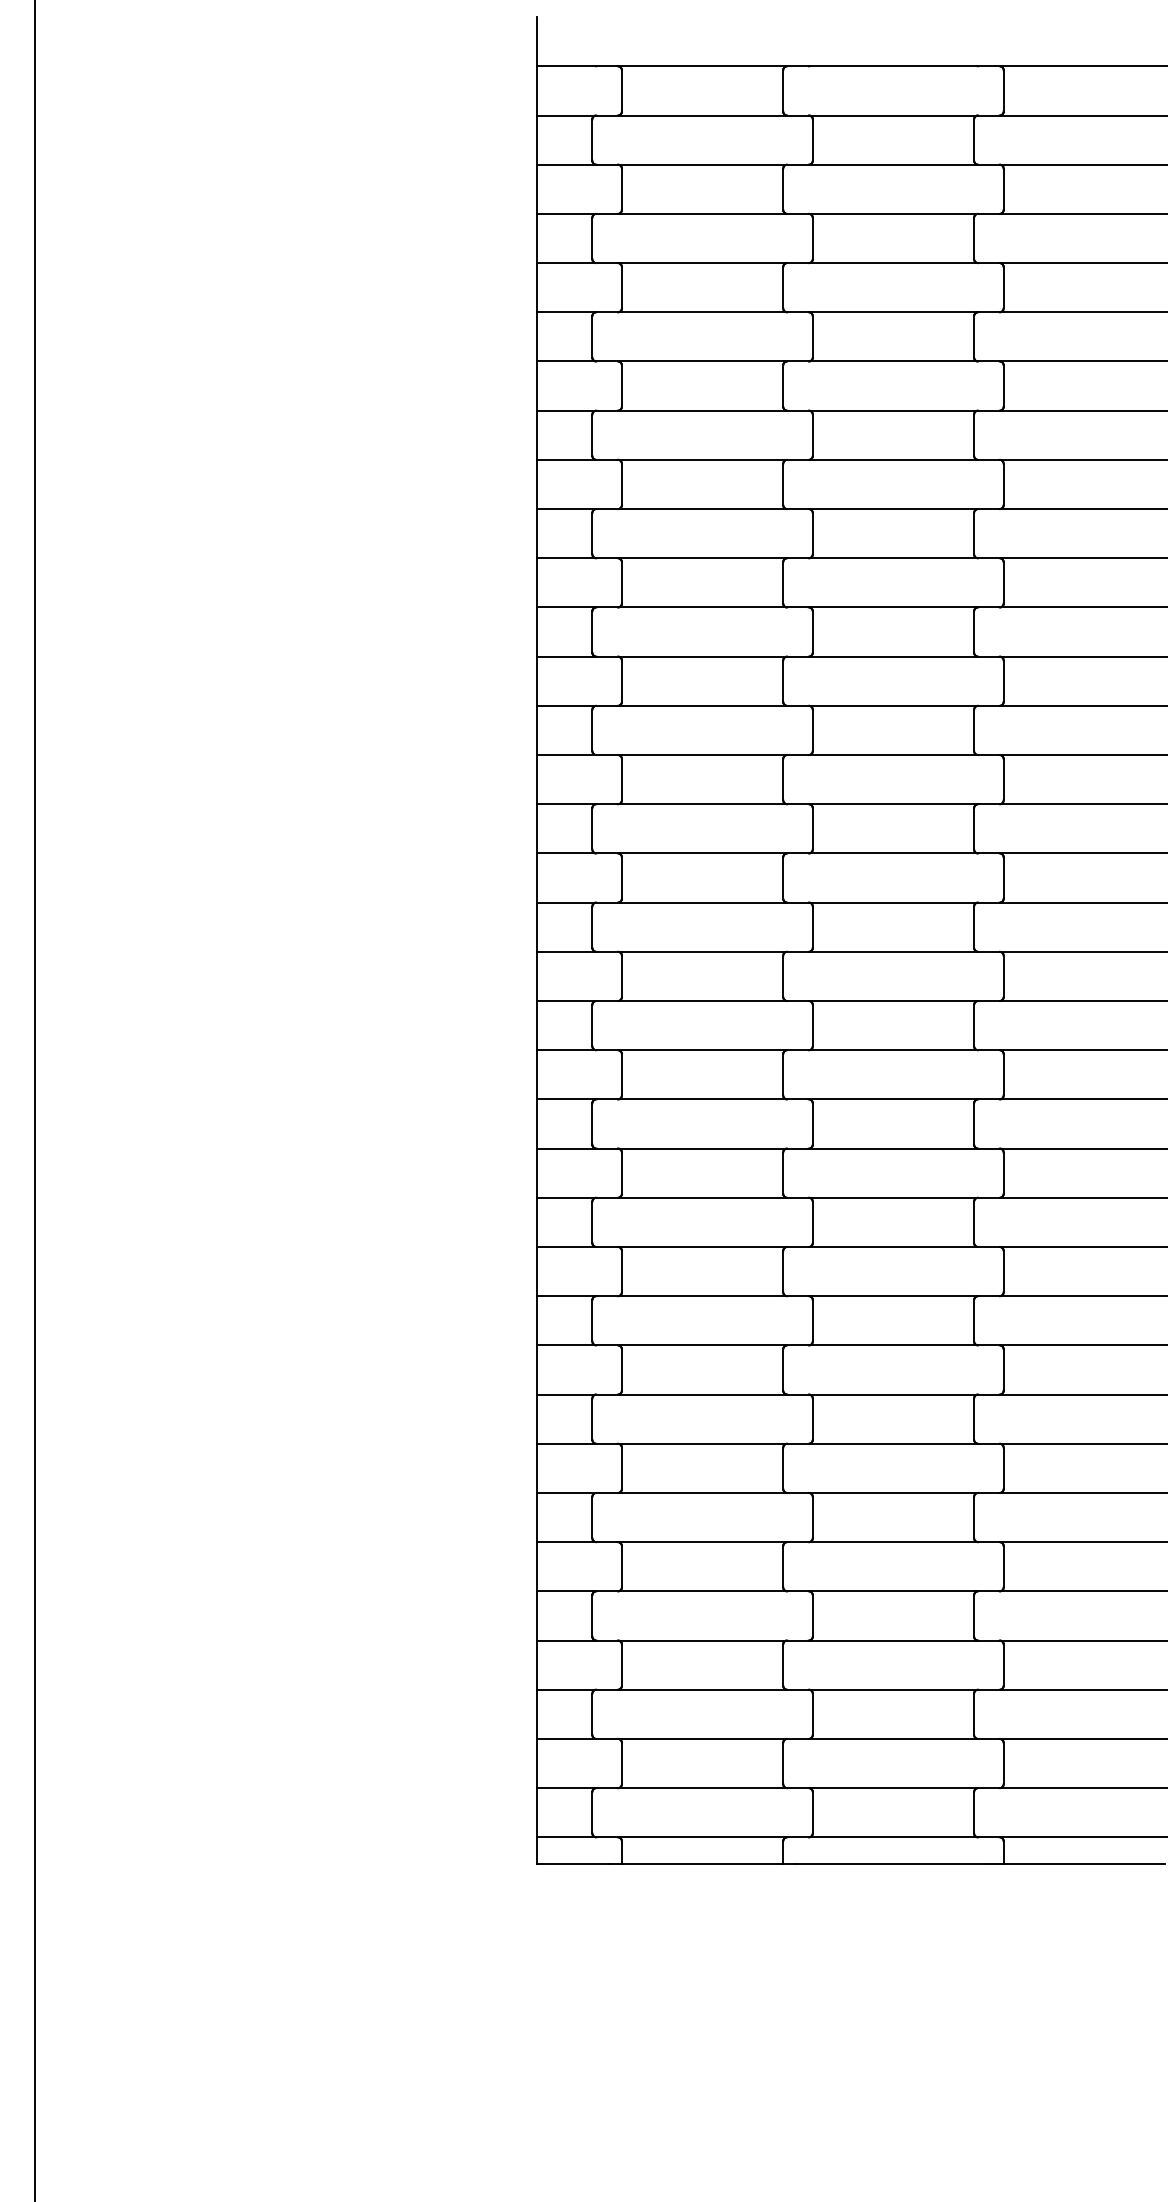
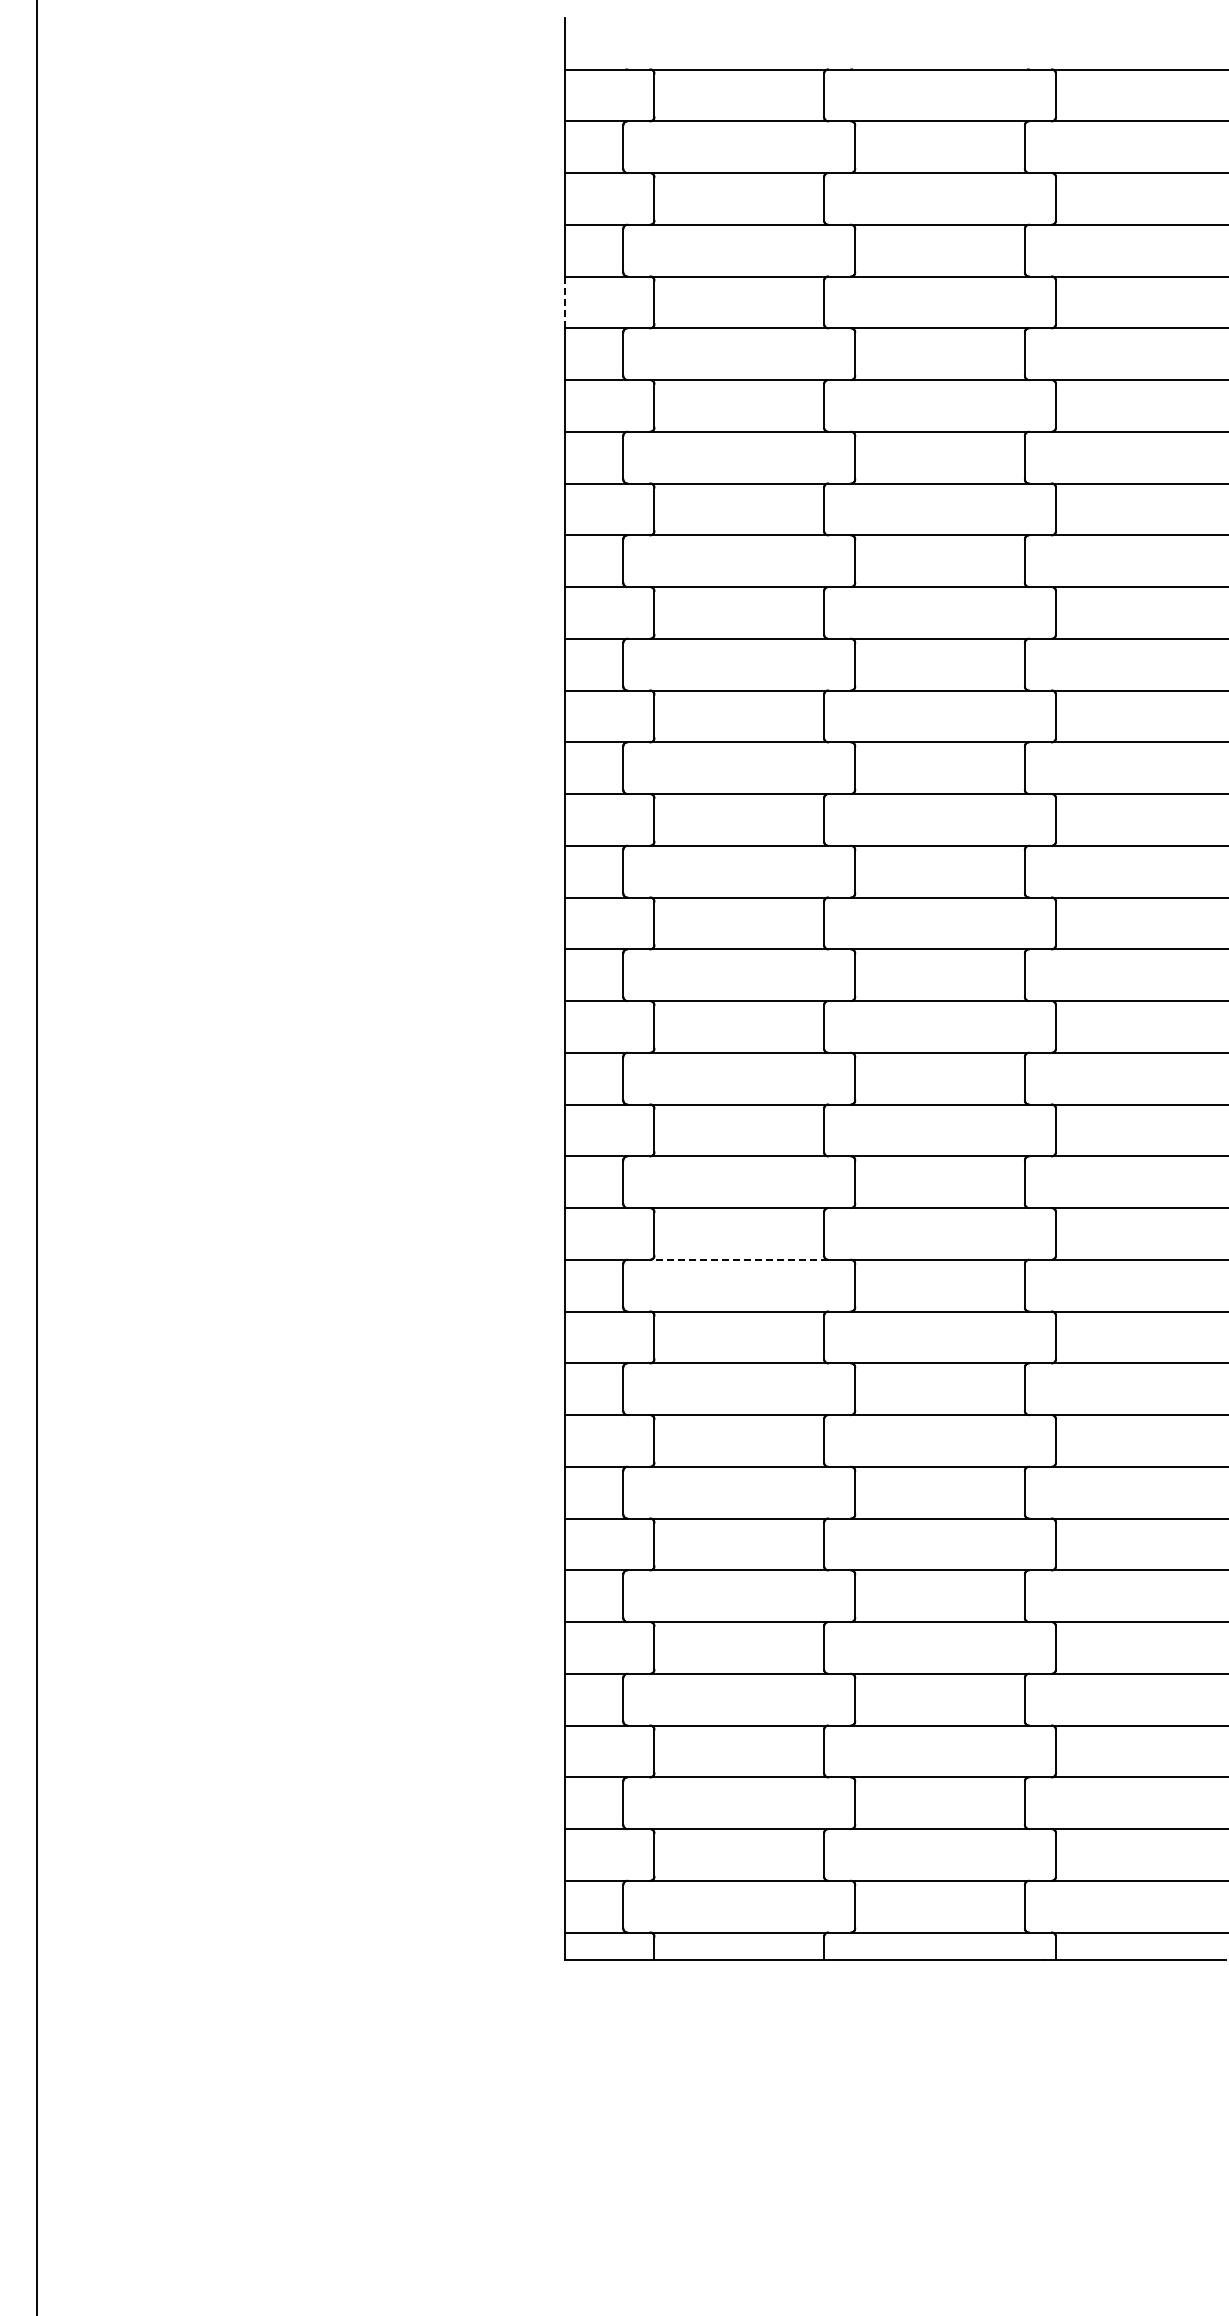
line: (536, 287) -> (564, 302), solid -> dashed
line: (701, 1197) -> (738, 1259), solid -> dashed

